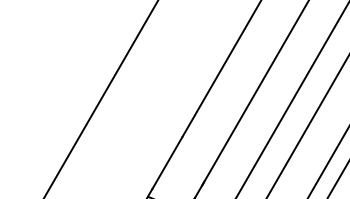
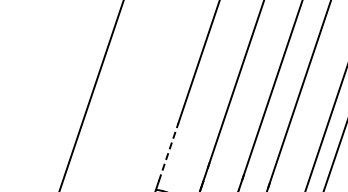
line: (167, 162) -> (168, 151), solid -> dashed

